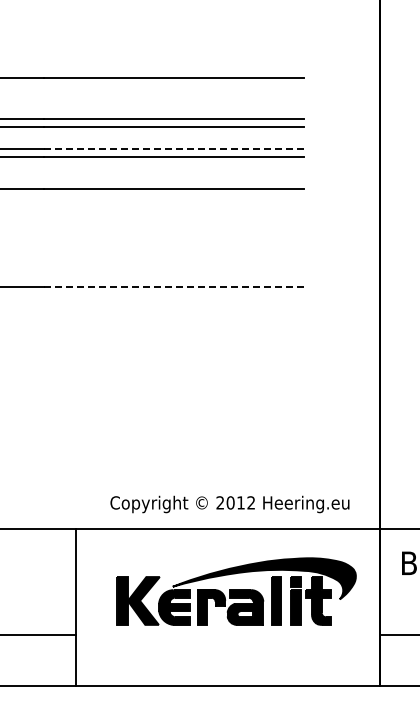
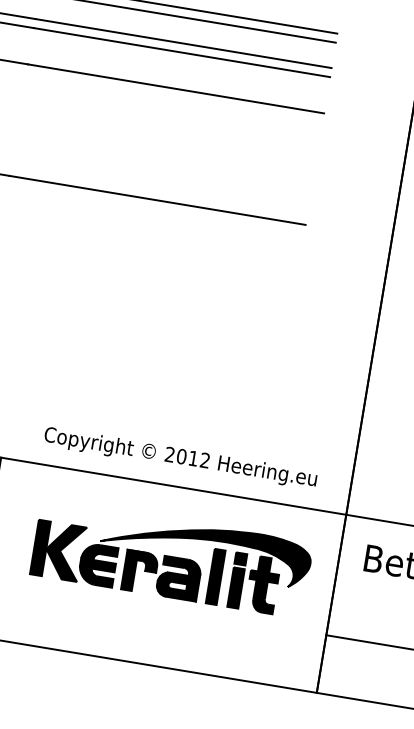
line: (174, 149) -> (184, 43), dashed -> solid
line: (174, 287) -> (158, 200), dashed -> solid

